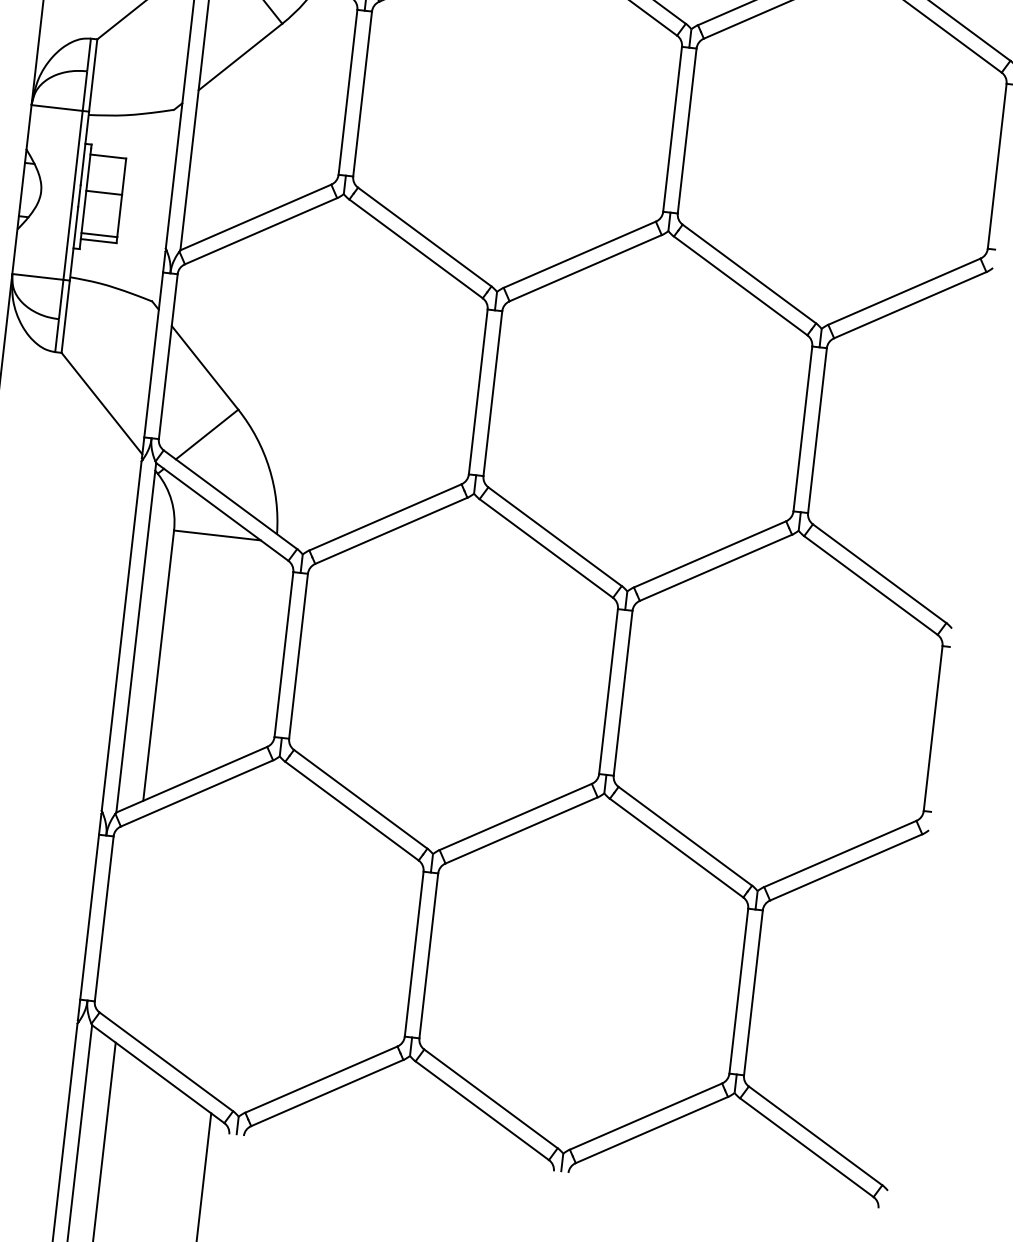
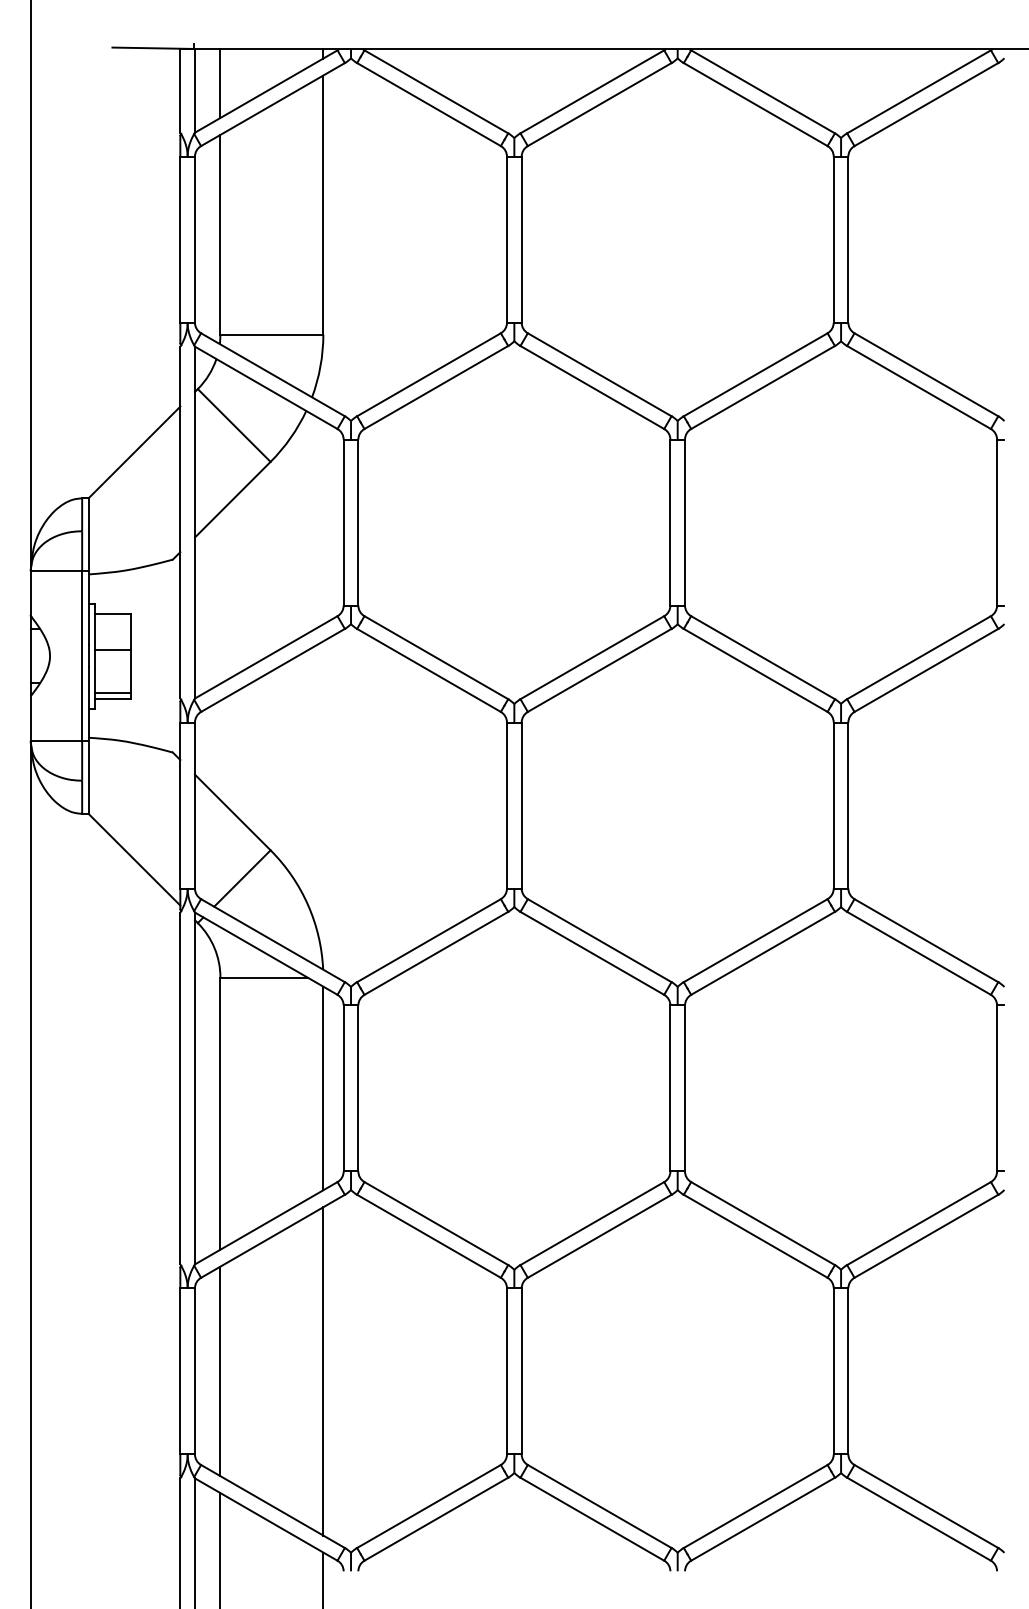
line: (263, 652) -> (323, 1088), added
line: (129, 921) -> (220, 1371), added
line: (231, 933) -> (323, 1371), added

